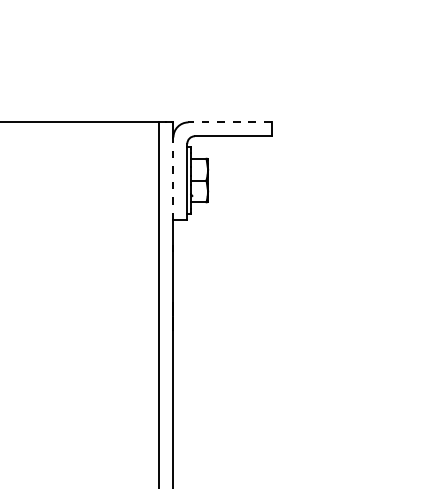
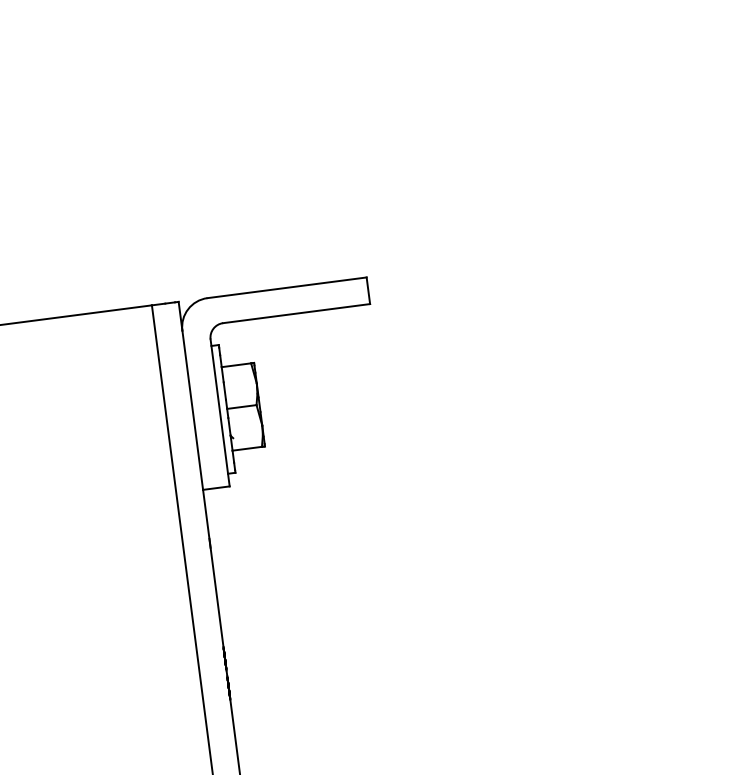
line: (229, 122) -> (286, 288), dashed -> solid
line: (173, 178) -> (192, 409), dashed -> solid

